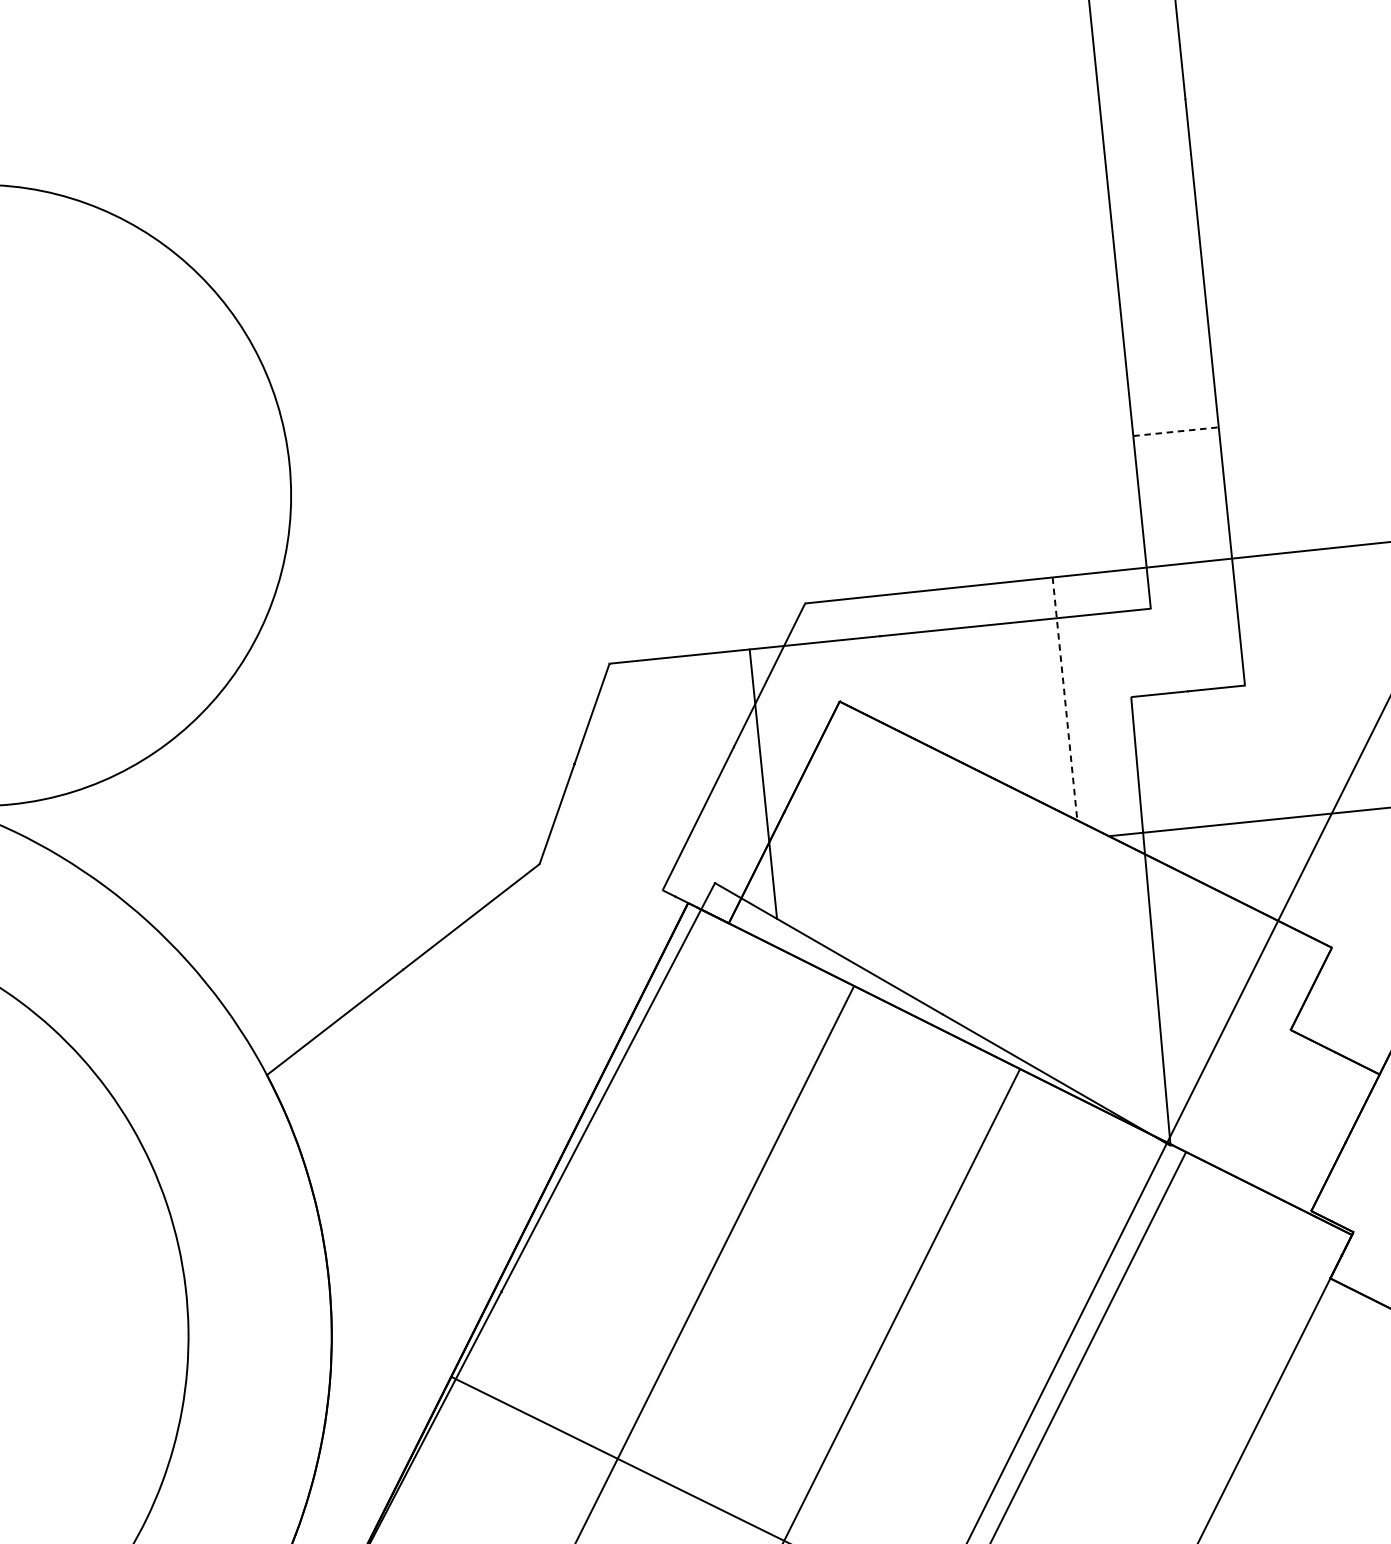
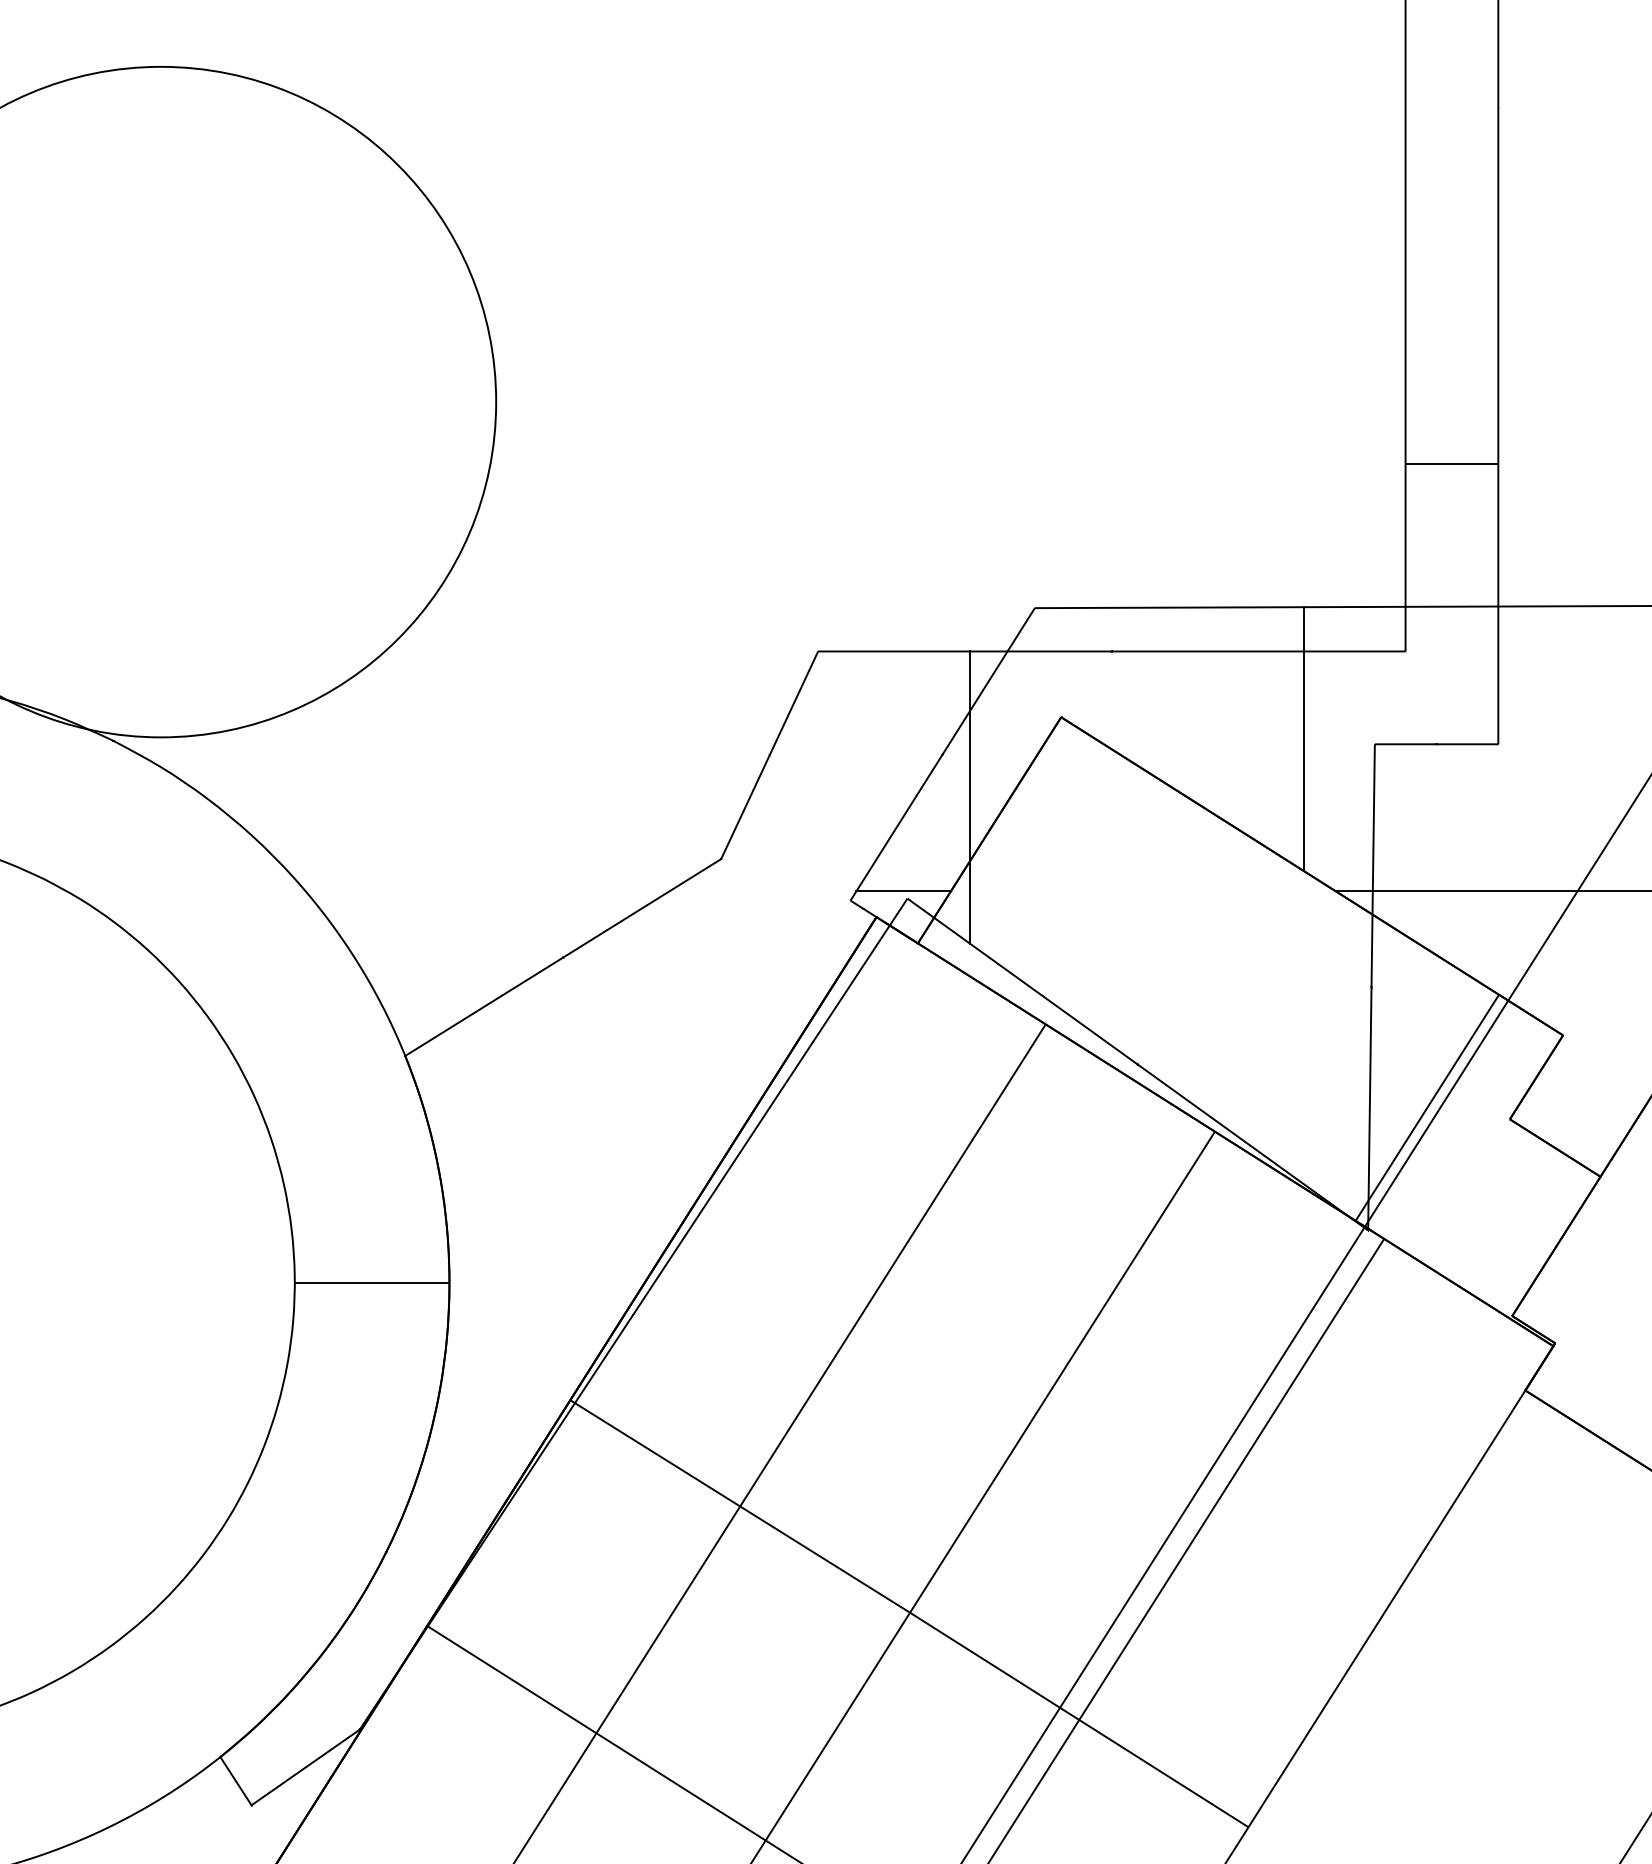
line: (1176, 432) -> (1452, 464), dashed -> solid
line: (1065, 699) -> (1303, 739), dashed -> solid
line: (710, 876) -> (903, 891), added
line: (1213, 1026) -> (1427, 1107), added
line: (257, 1286) -> (371, 1282), added

